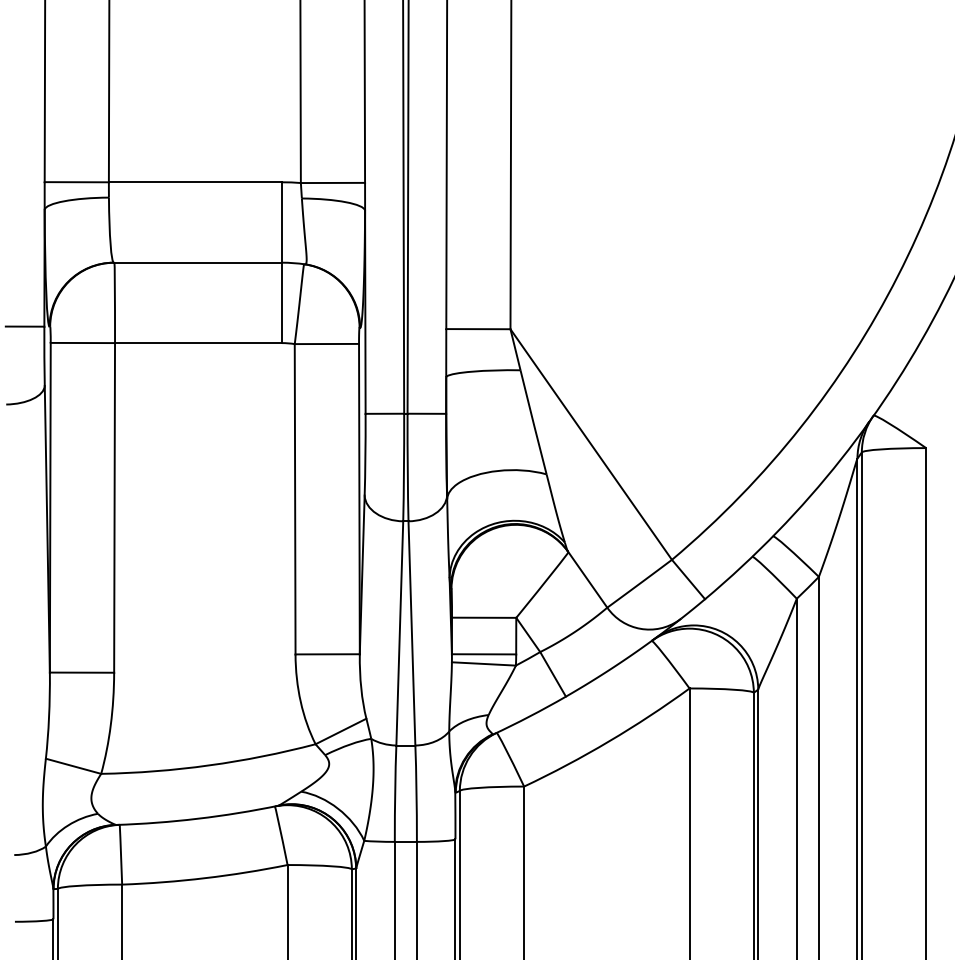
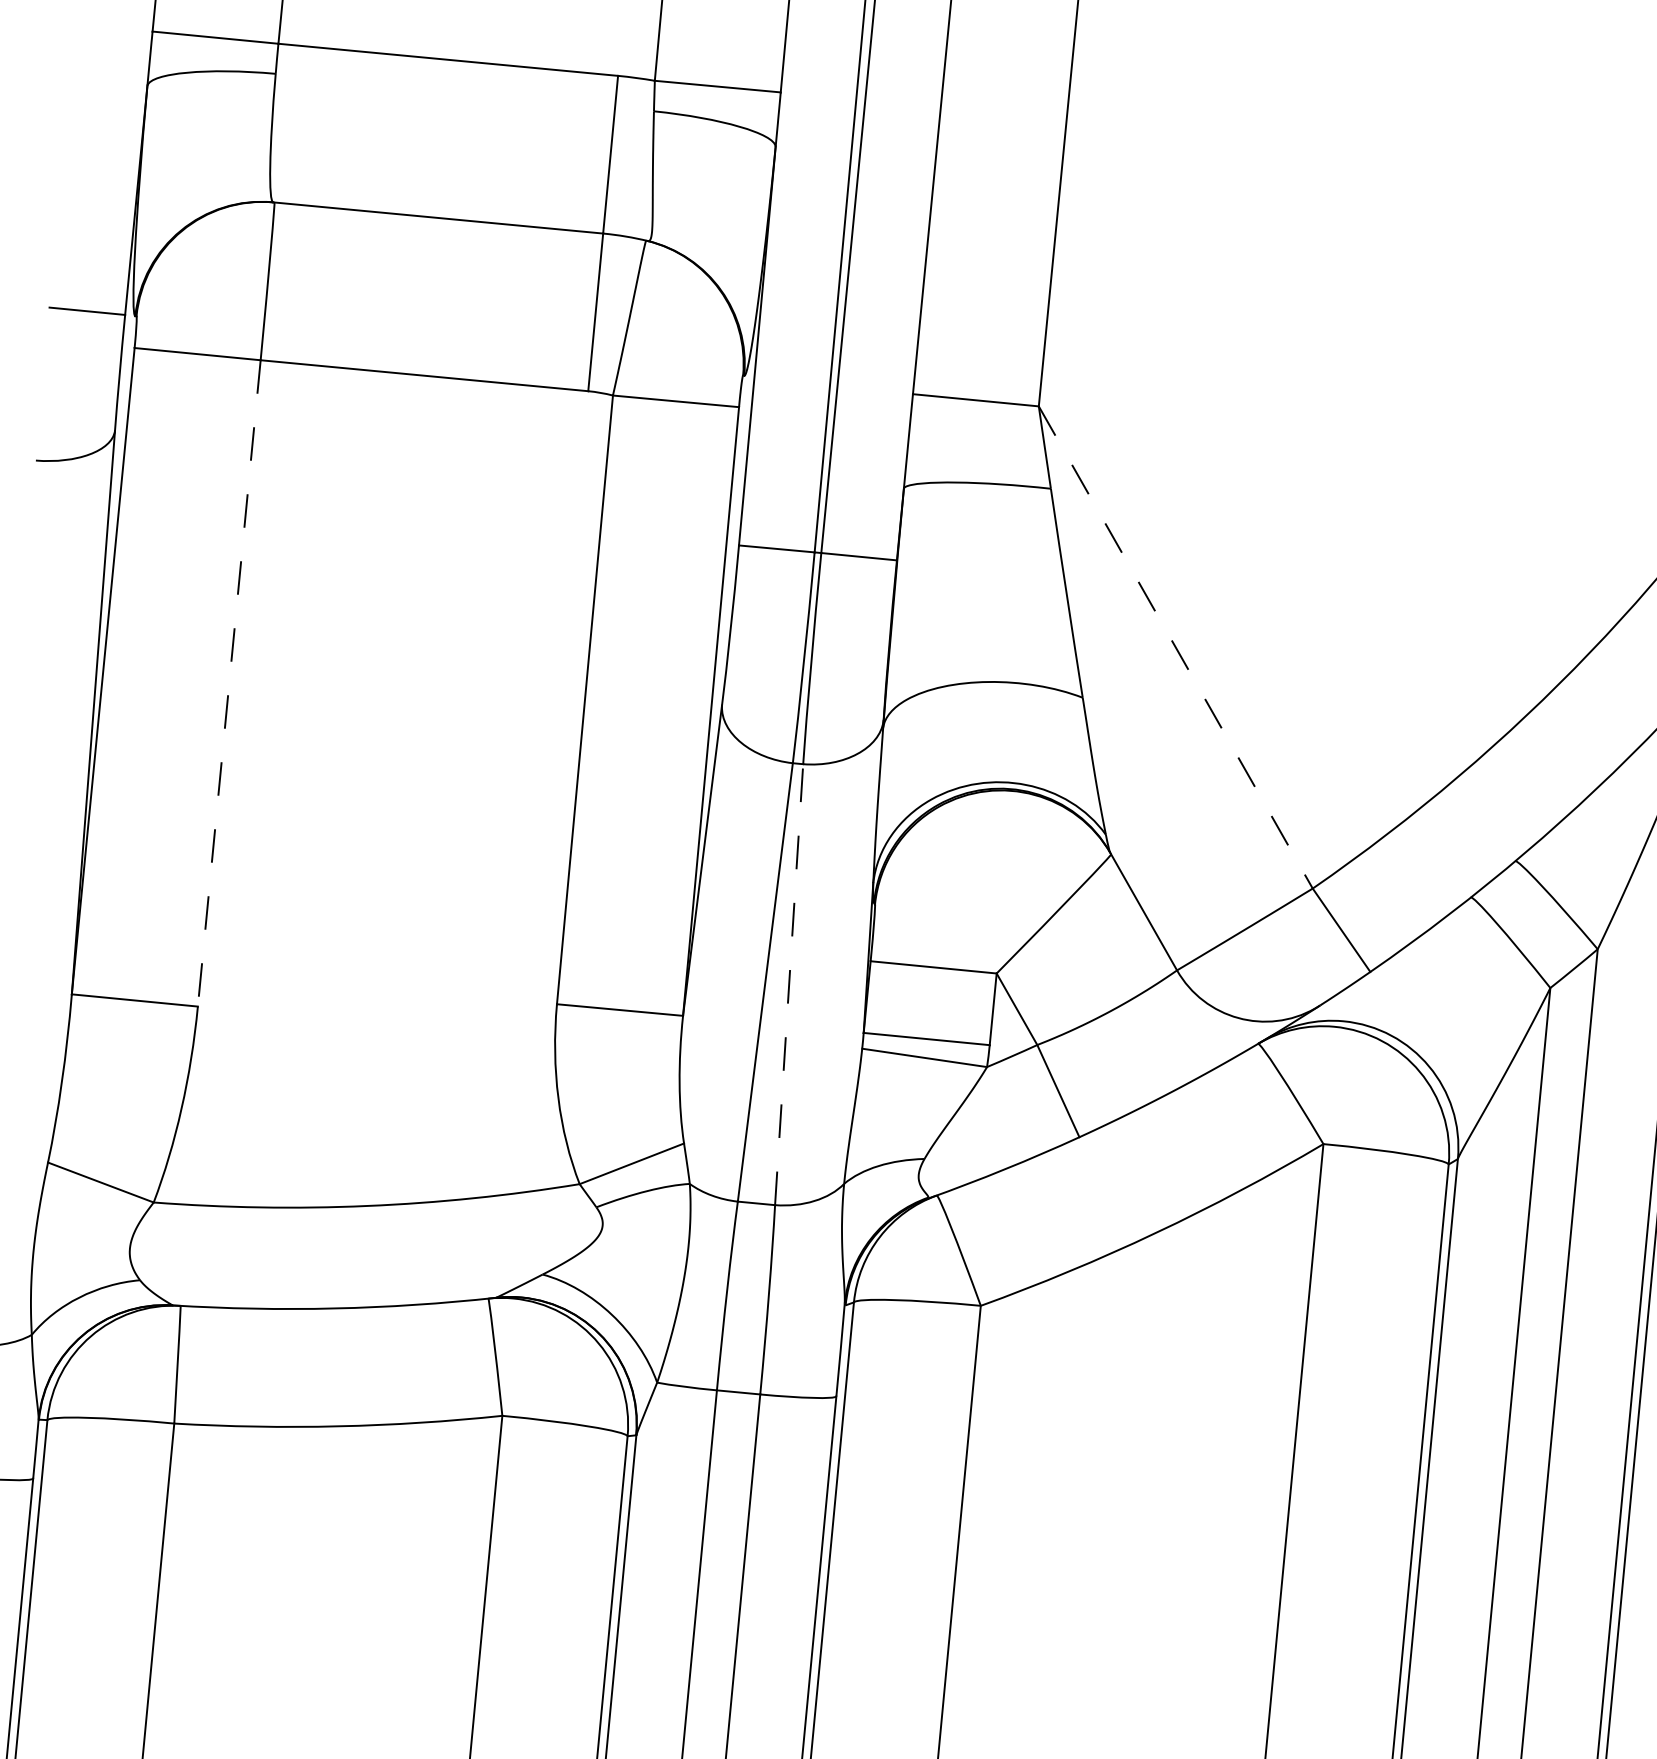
line: (591, 444) -> (1176, 647), solid -> dashed
line: (114, 507) -> (229, 682), solid -> dashed
line: (411, 632) -> (788, 982), solid -> dashed

